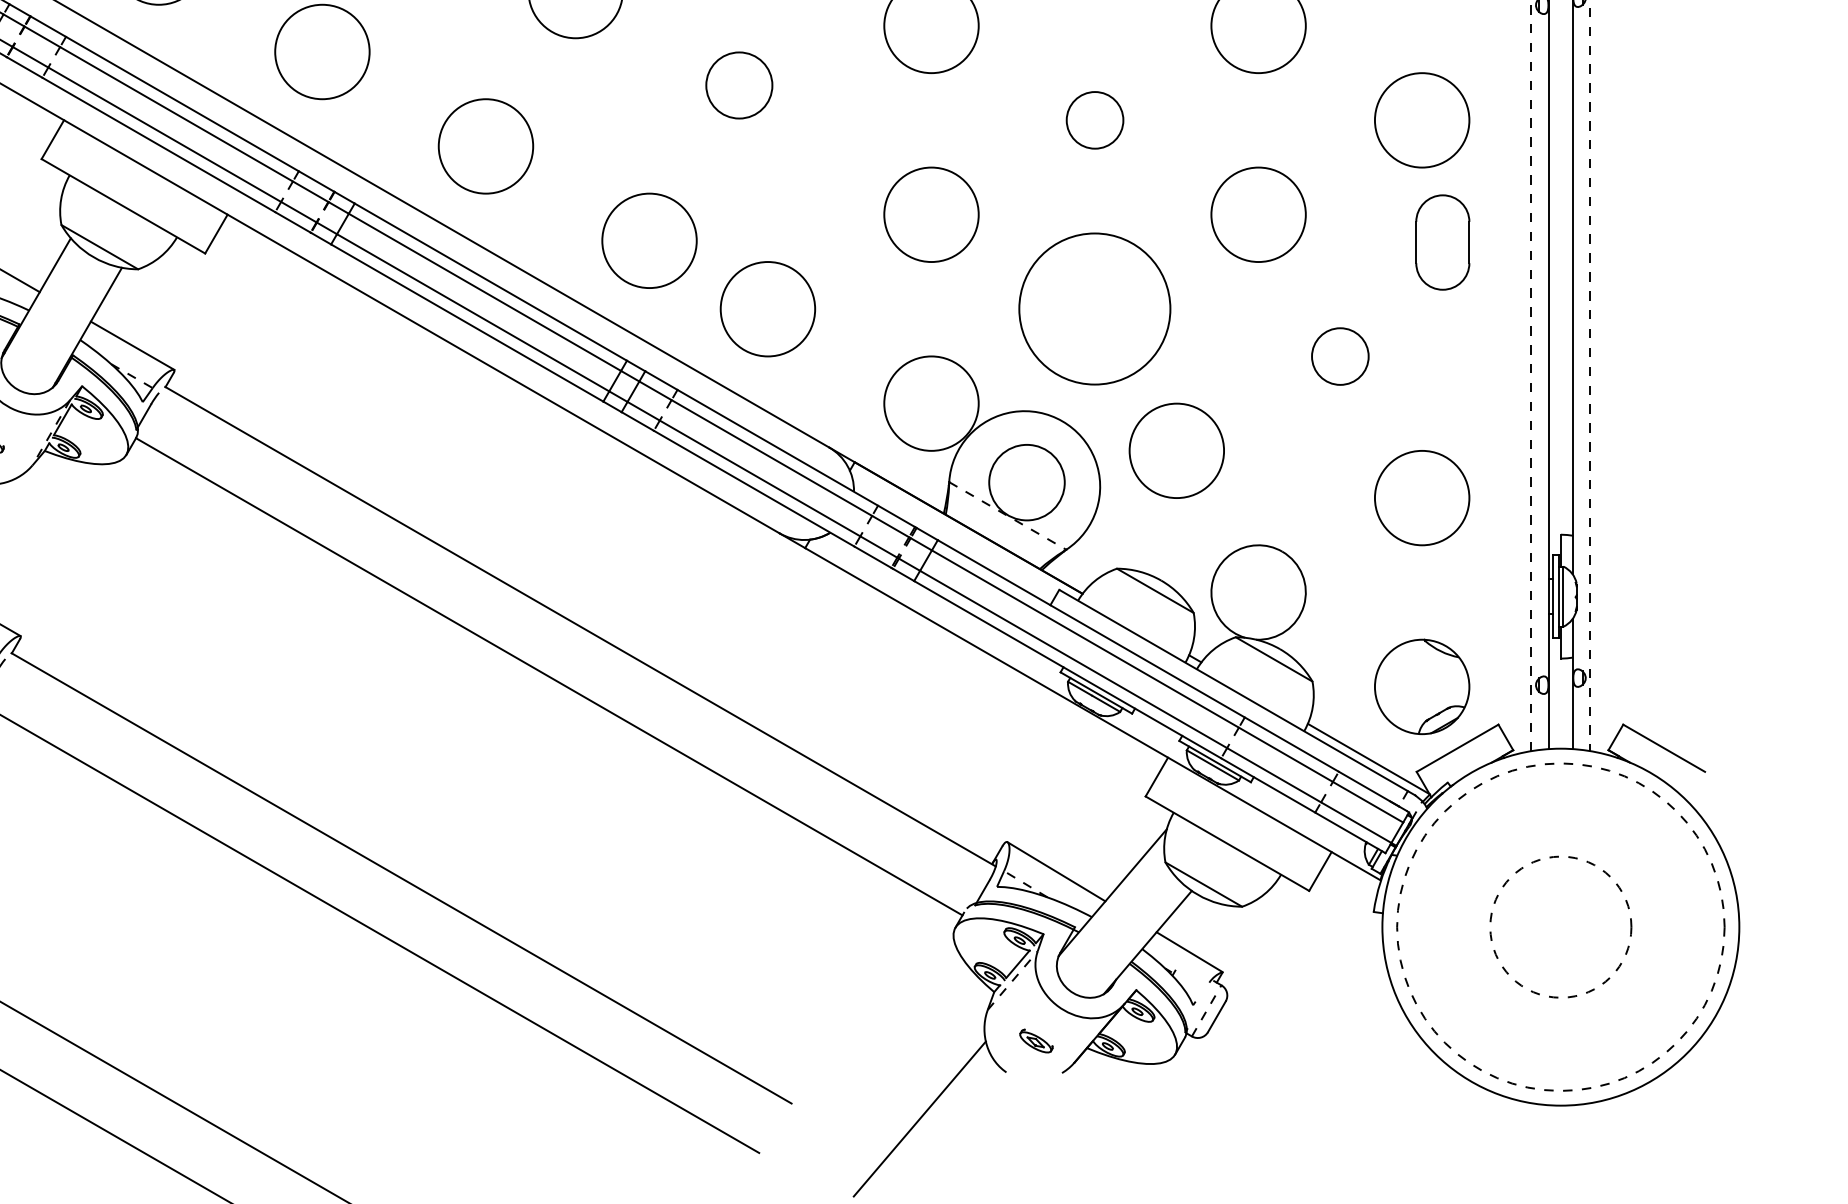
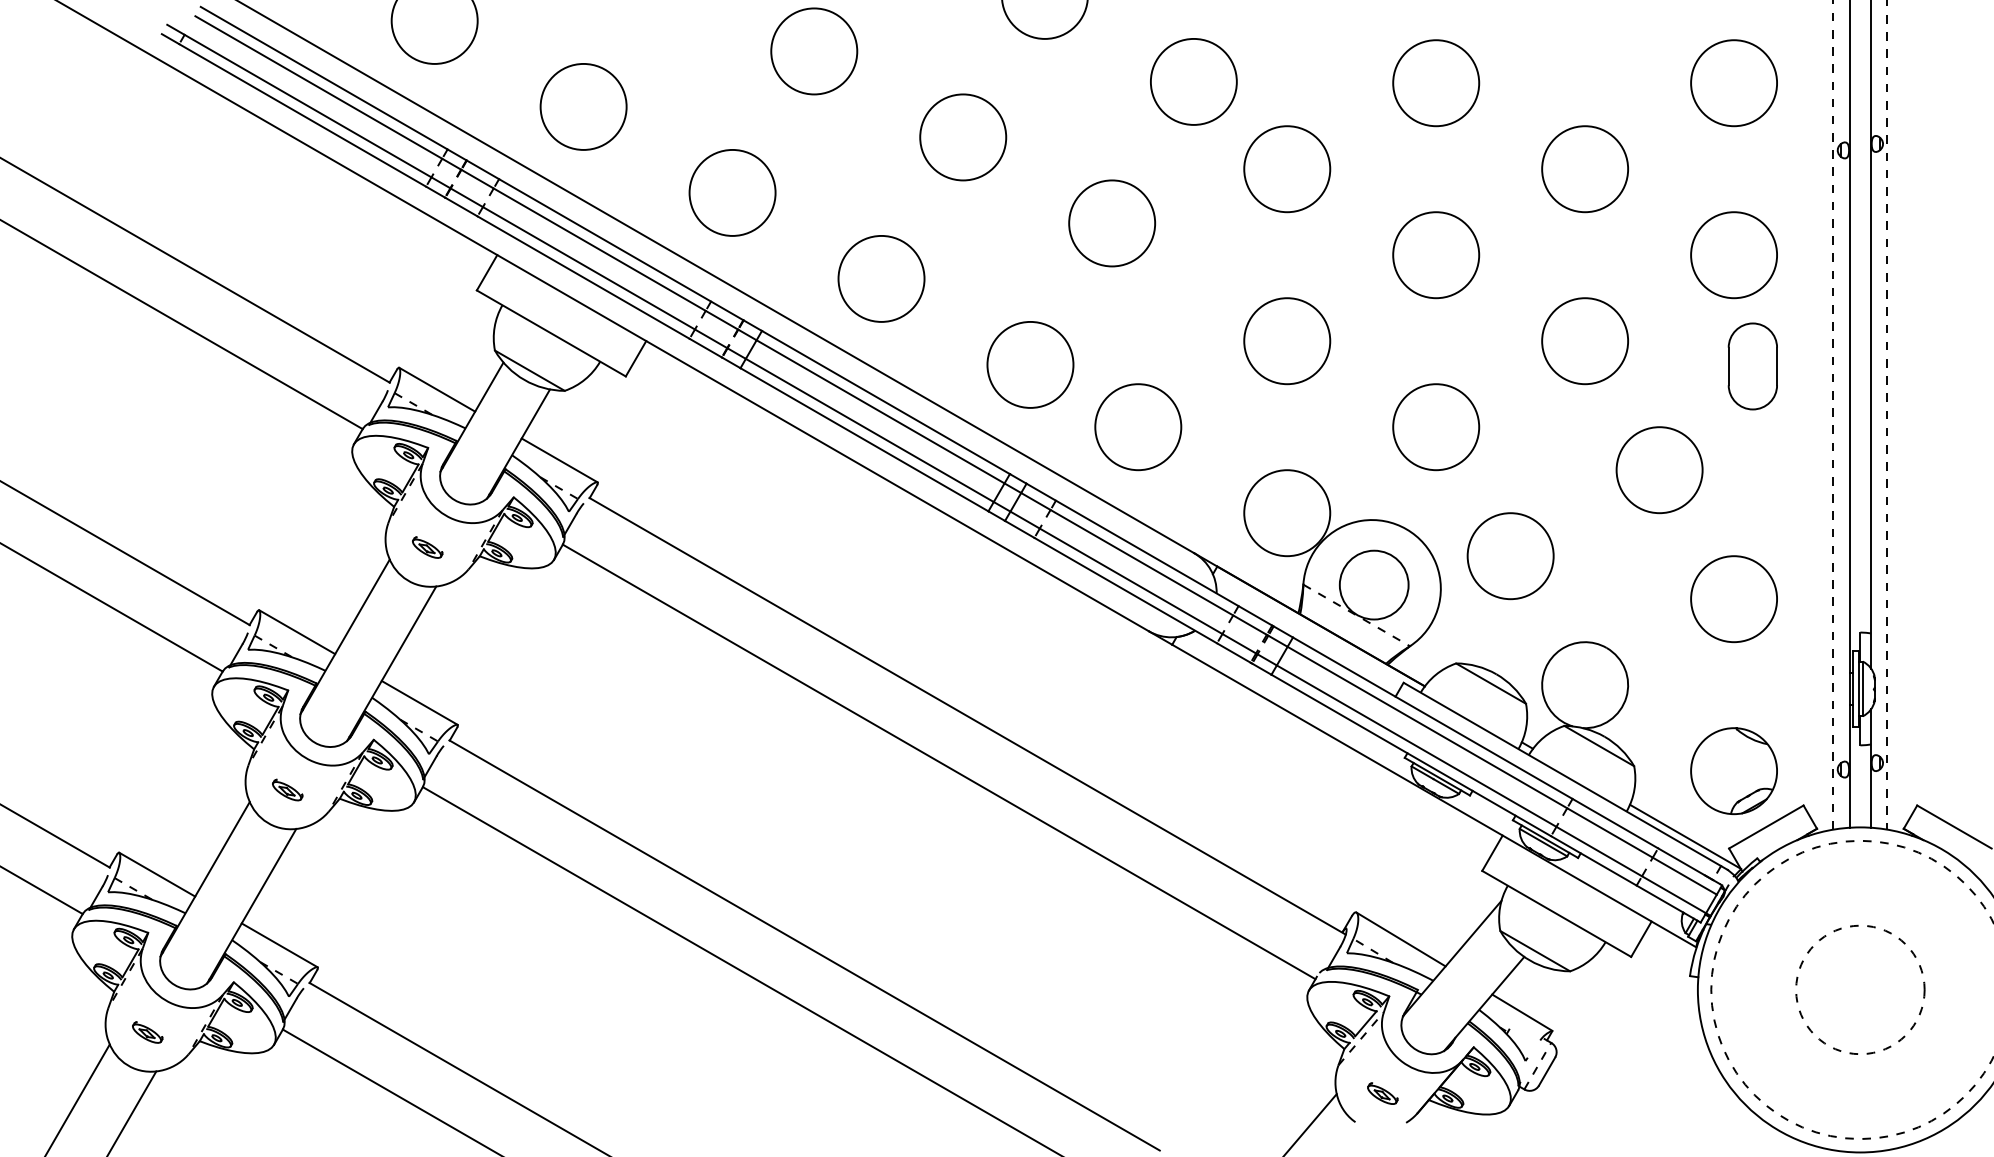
circle: (739, 85) -> (1112, 223), size x1.43
circle: (1095, 120) -> (1436, 255), size x1.67
circle: (1095, 309) -> (1436, 427), size x0.62
circle: (1340, 356) -> (1659, 470), size x1.67

